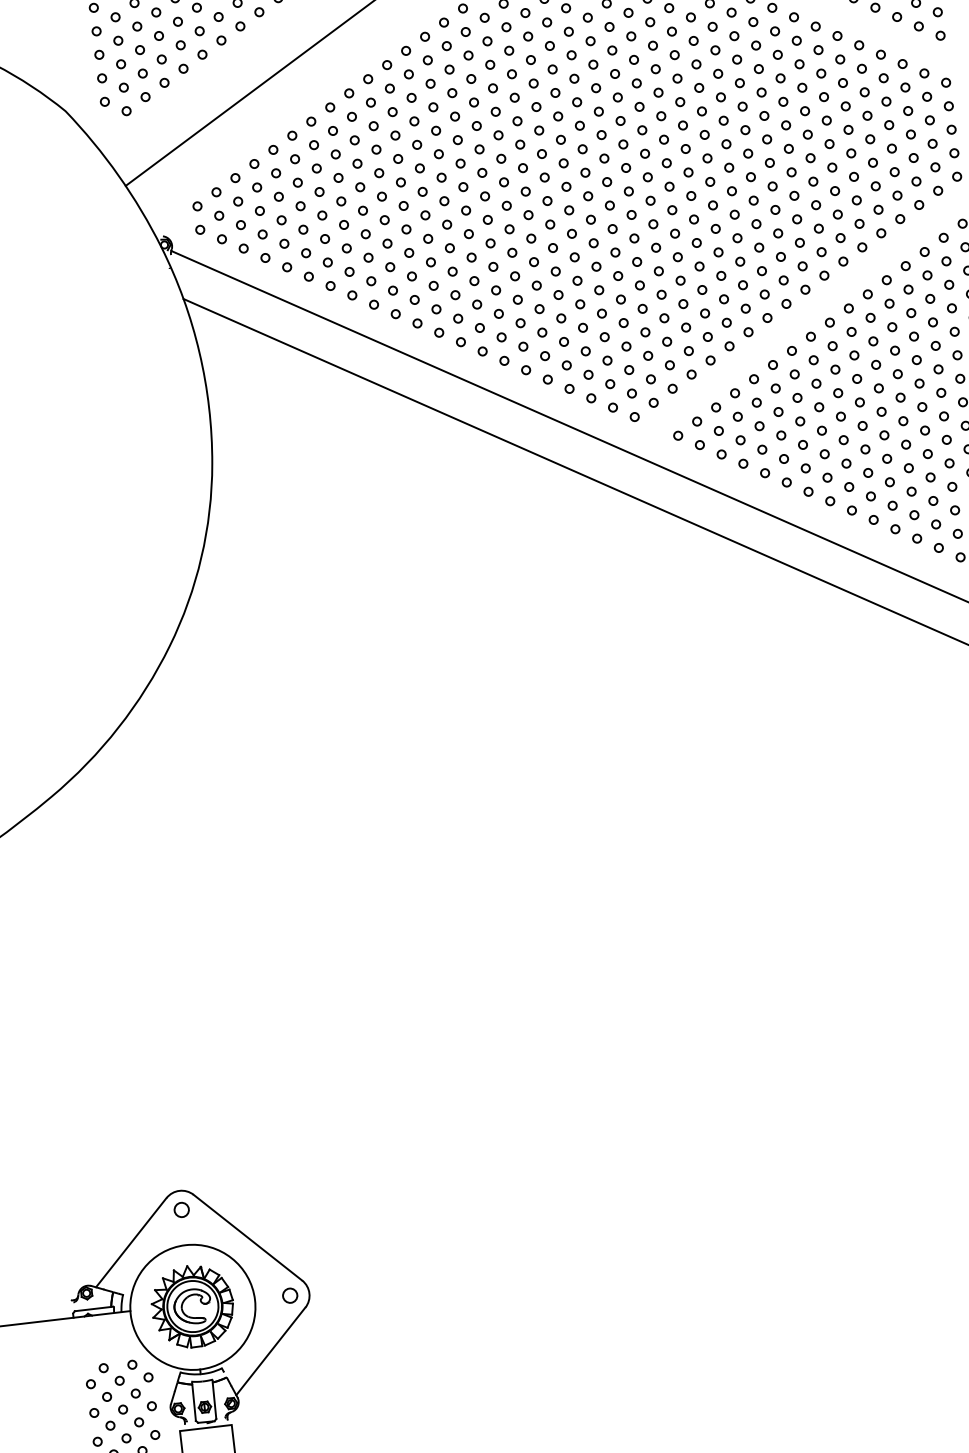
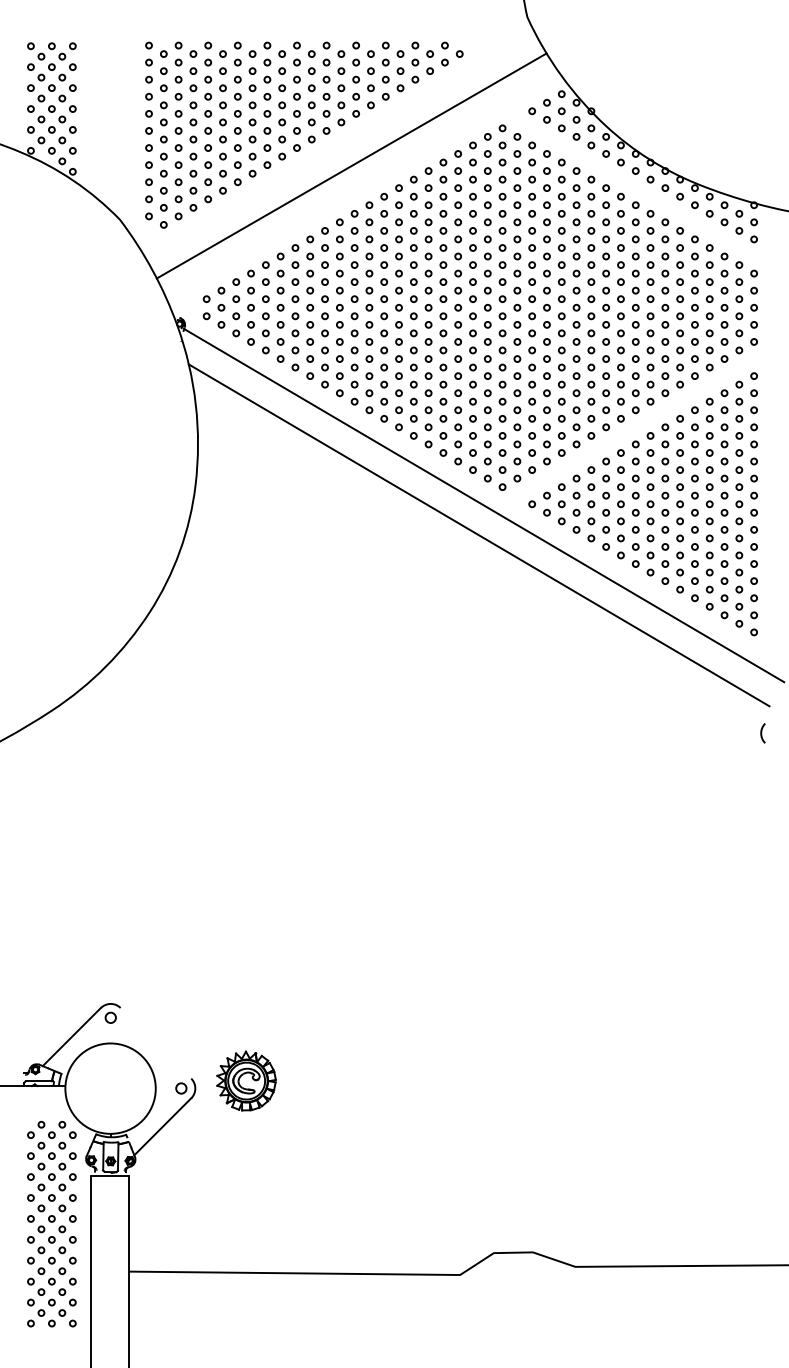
line: (247, 1238) -> (155, 1043), removed
part: (192, 1305) -> (246, 1080), moved

